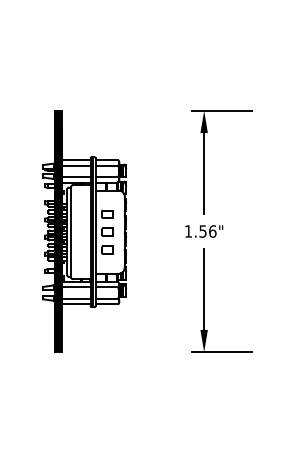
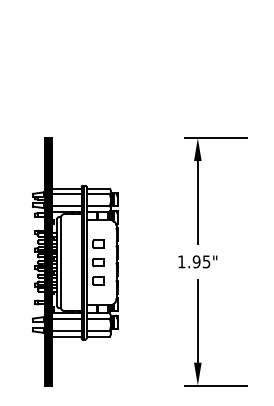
text: (207, 231) -> (201, 261), 1.56" -> 1.95"

